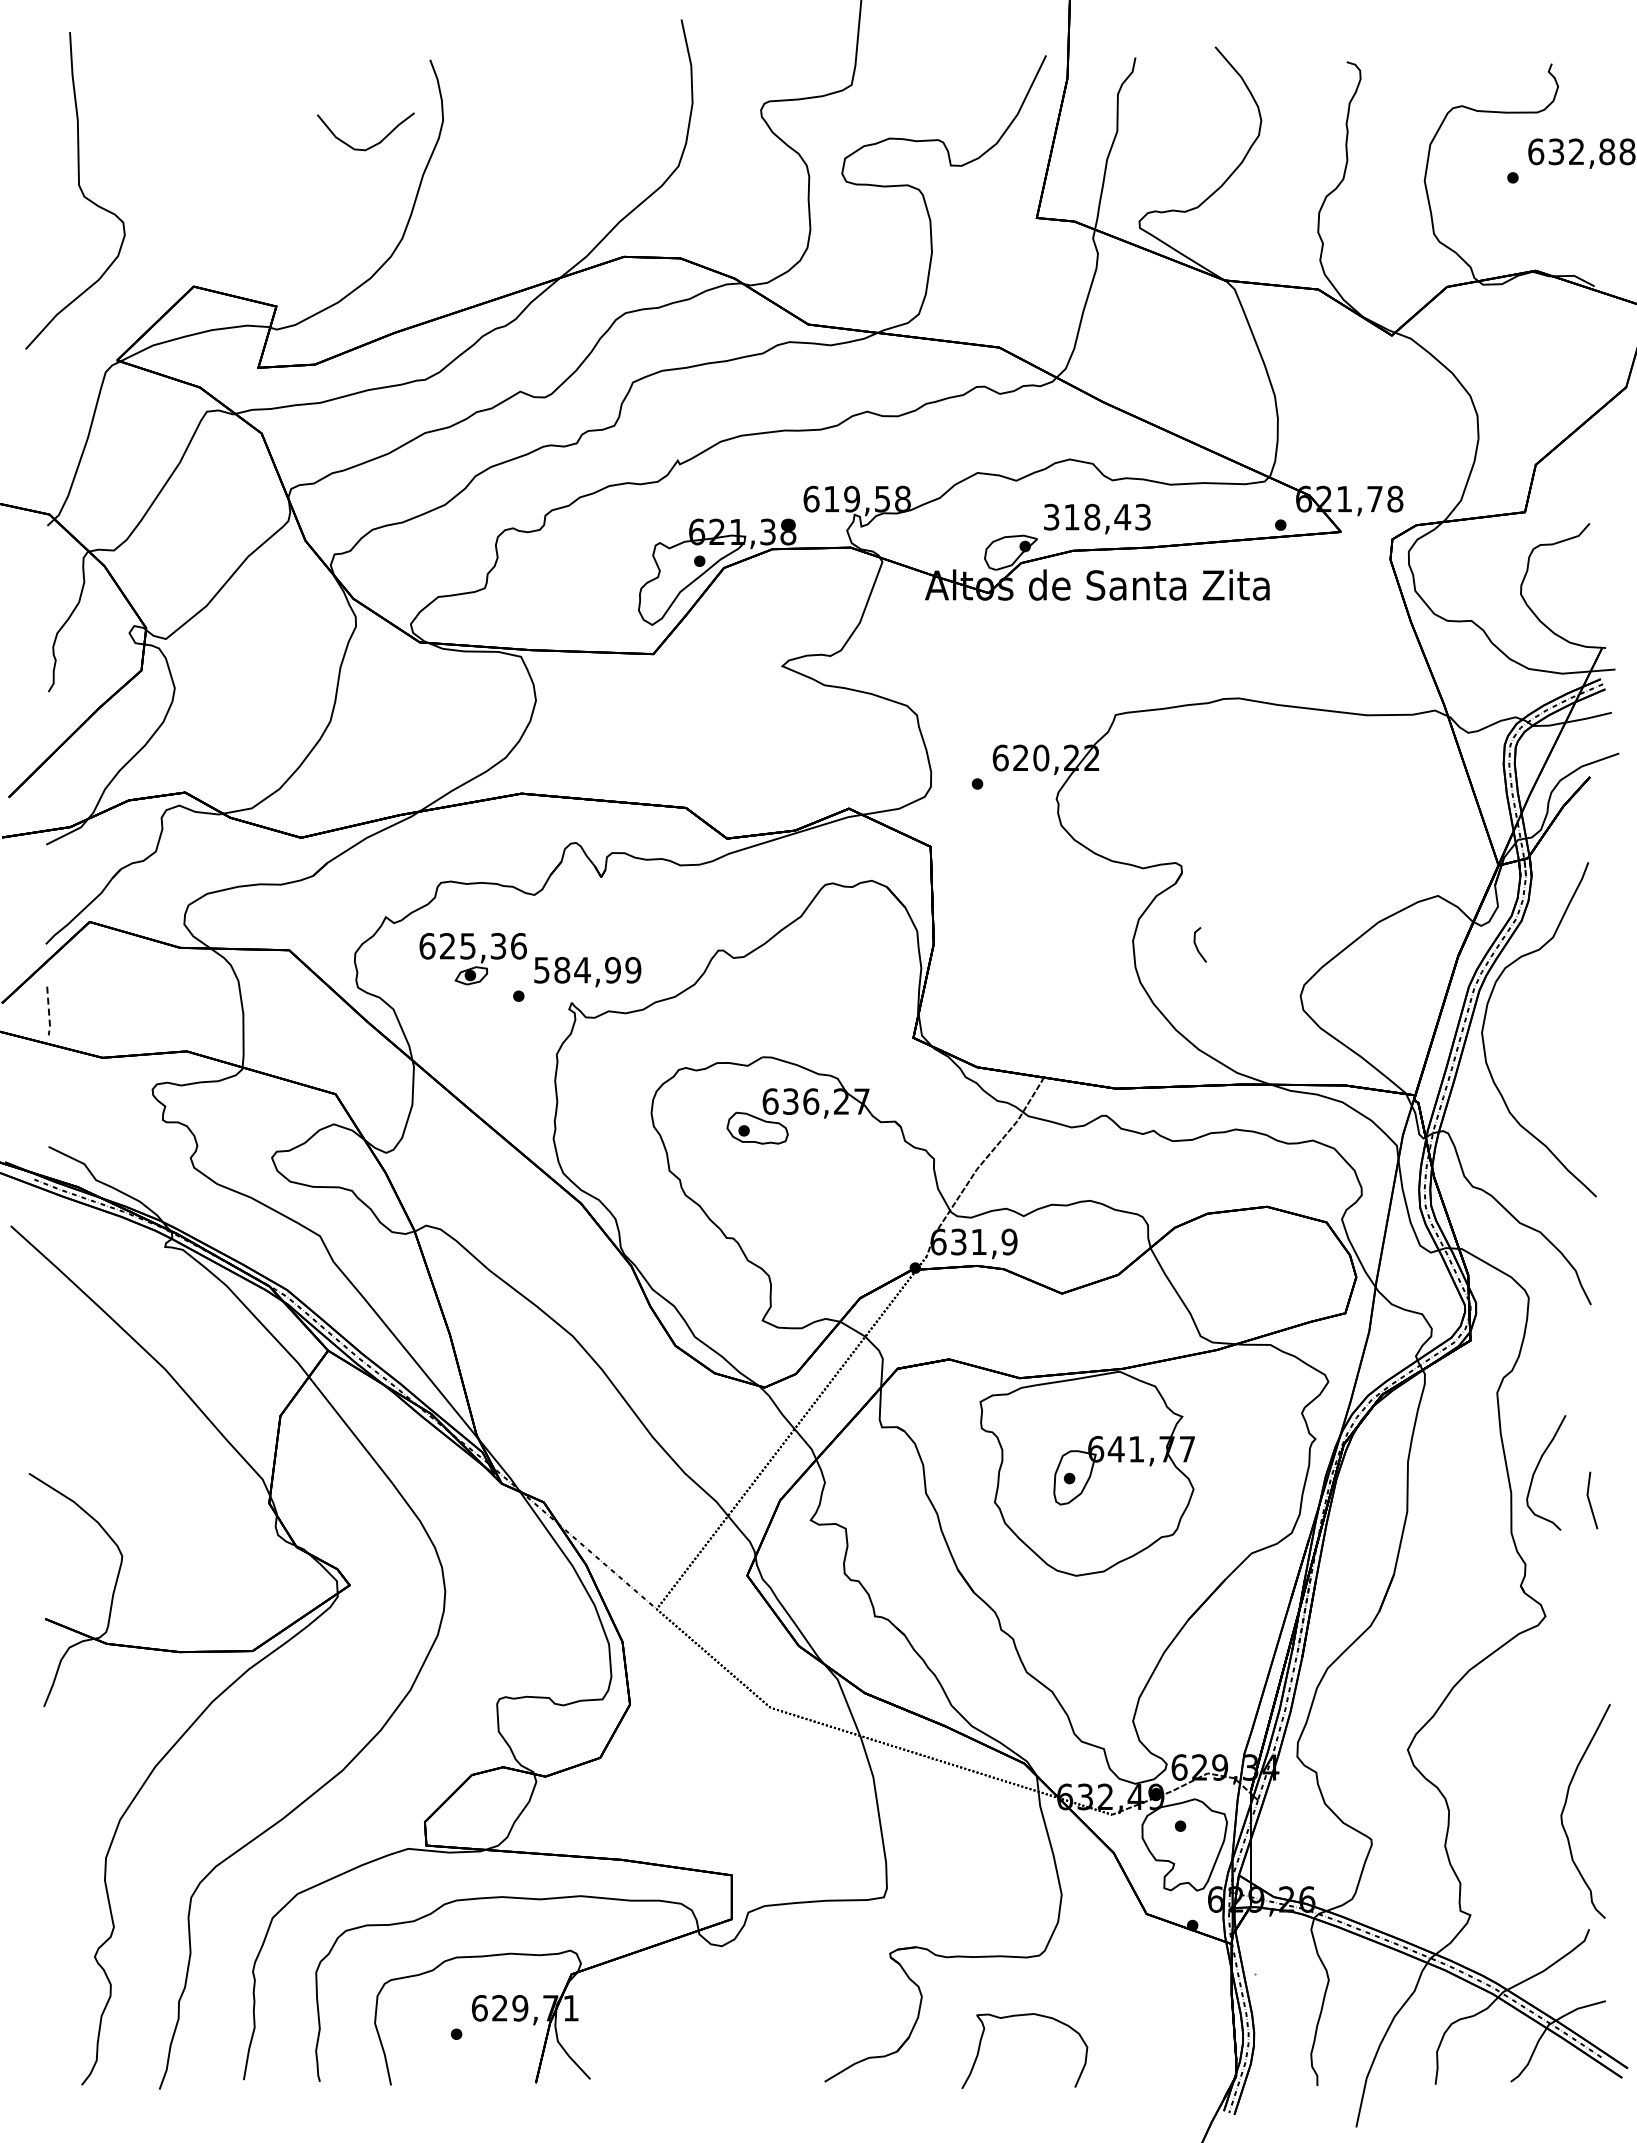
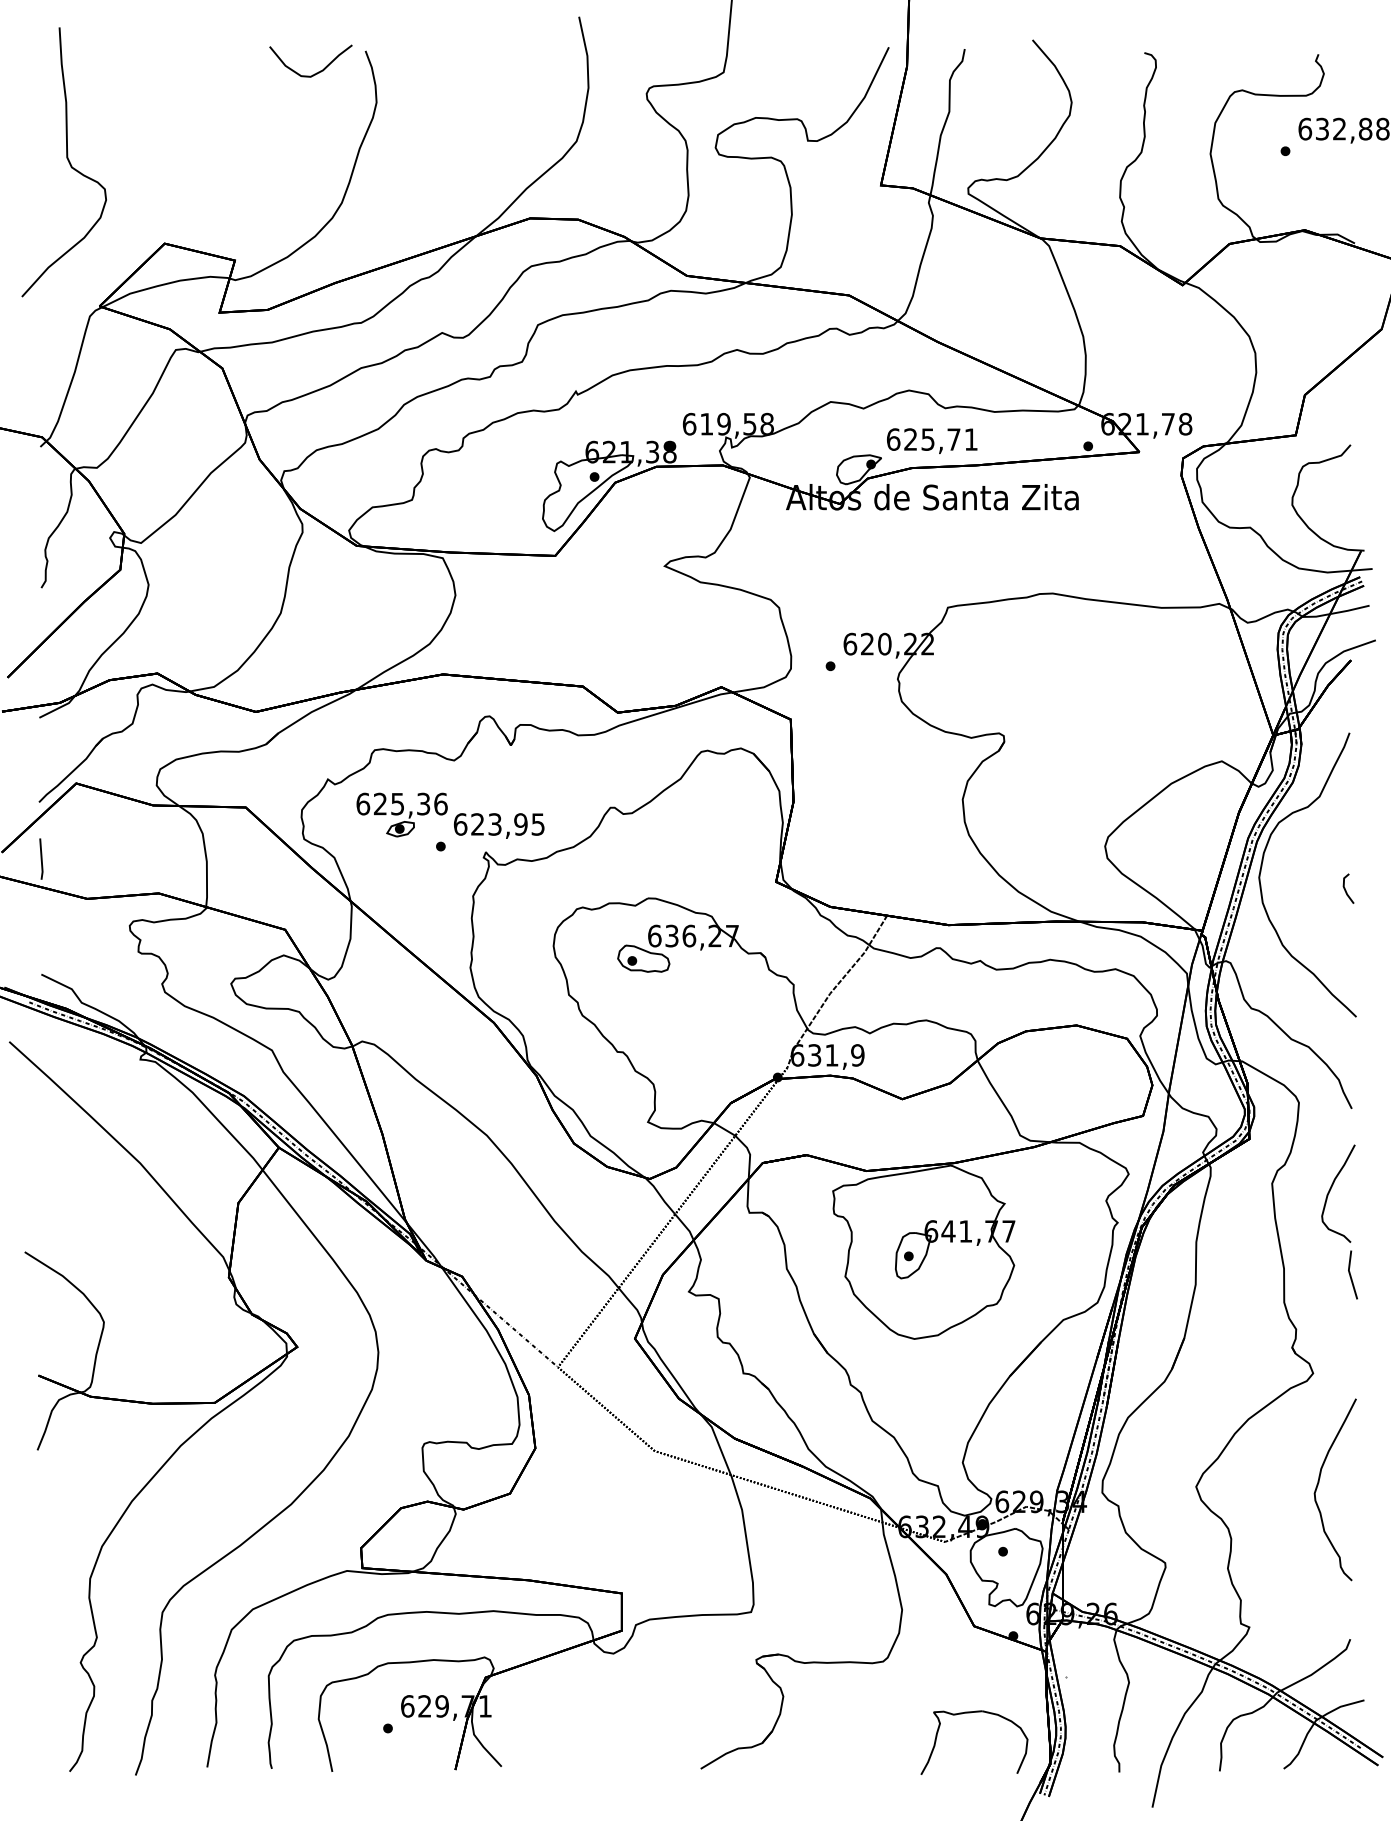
curve: (372, 145) -> (316, 72), moved
text: (1096, 516) -> (931, 438), 318,43 -> 625,71
line: (1197, 946) -> (1346, 890), moved
text: (587, 969) -> (499, 823), 584,99 -> 623,95
line: (49, 1012) -> (42, 860), dashed -> solid
curve: (1537, 1468) -> (1331, 1190), moved
curve: (1566, 1803) -> (1319, 1483), moved
part: (1020, 2016) -> (970, 1713), moved

